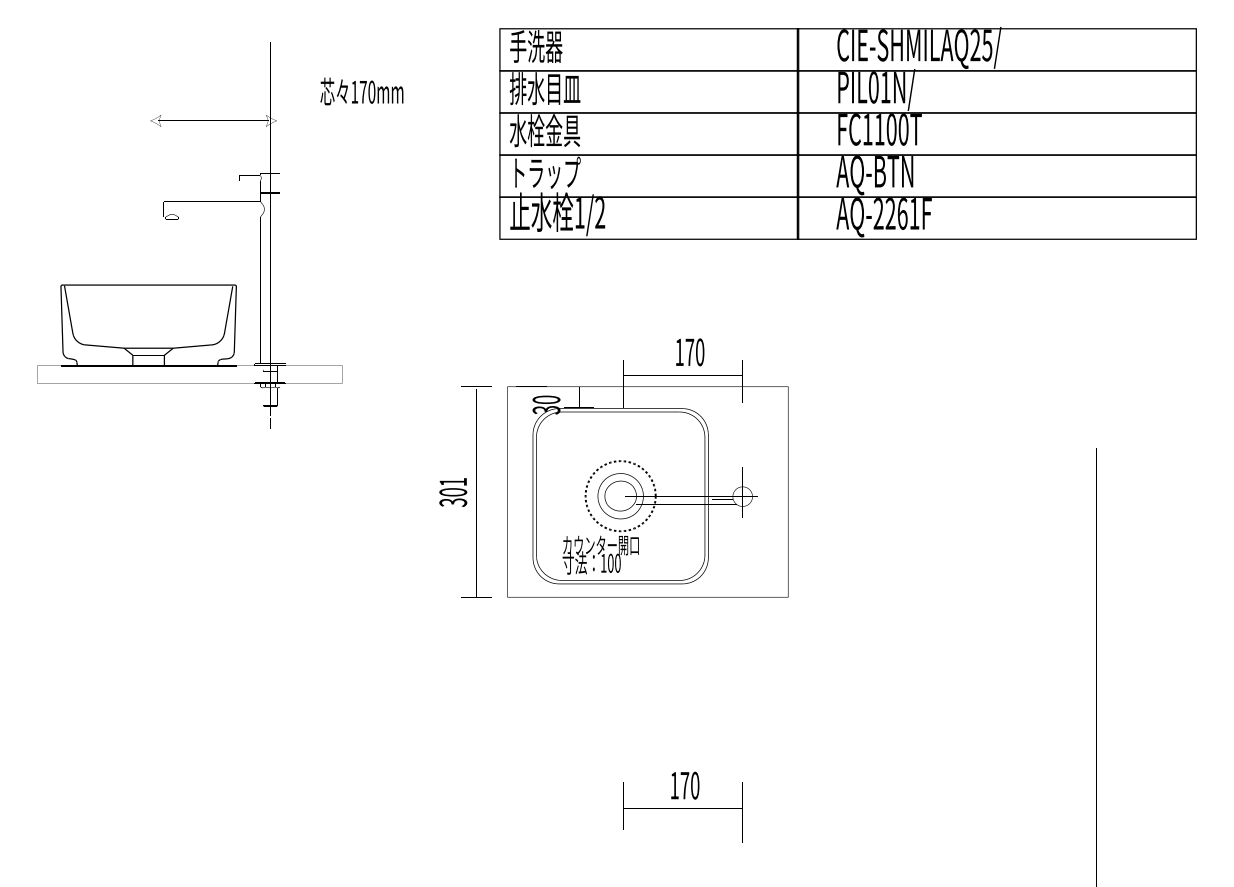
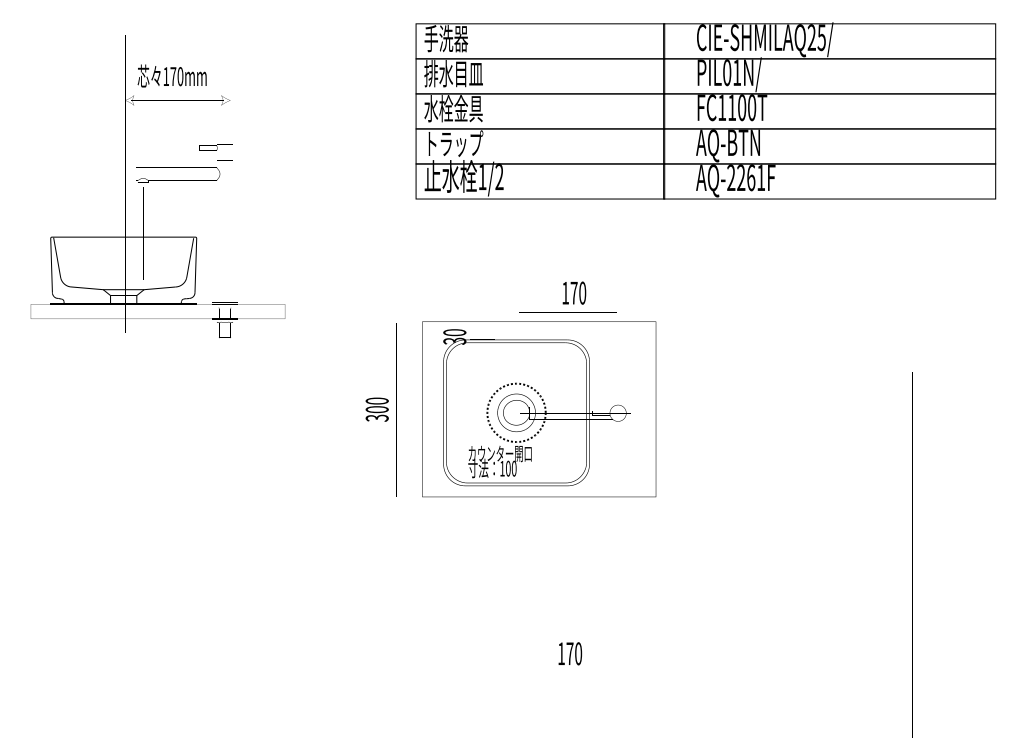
text: (361, 90) -> (171, 75), moved
text: (452, 481) -> (376, 400), 301 -> 300

